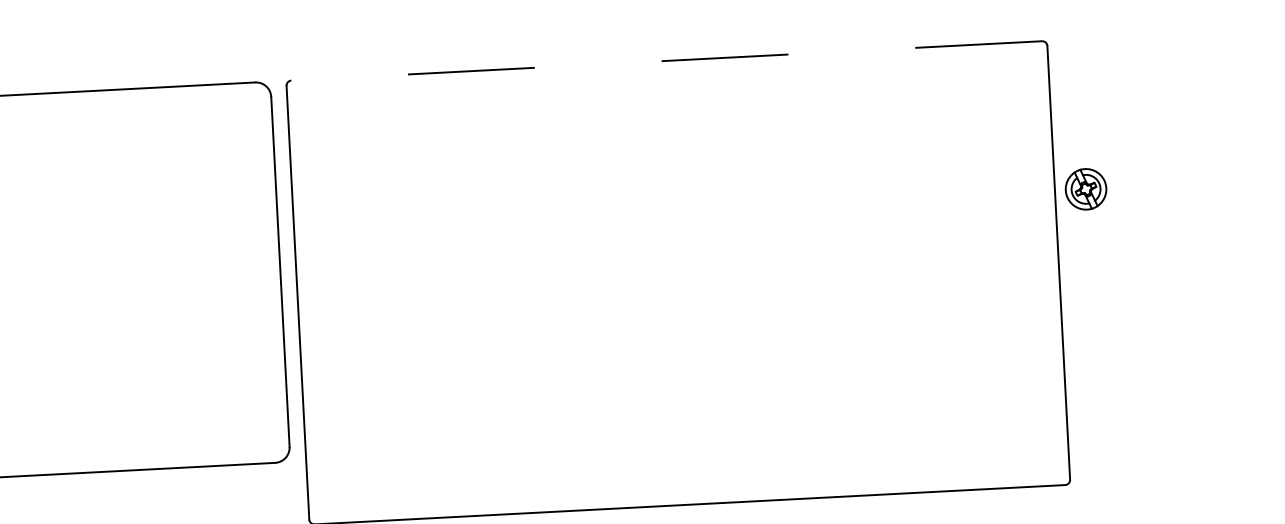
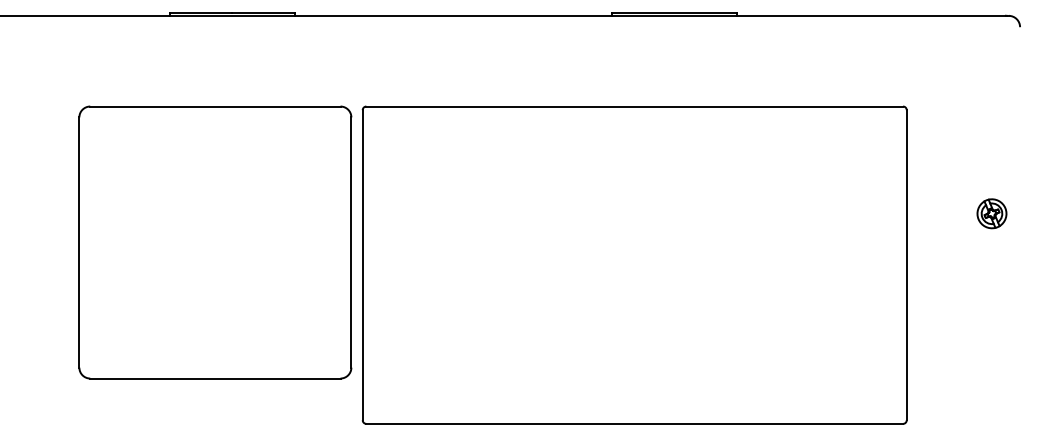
line: (666, 60) -> (634, 106), dashed -> solid
part: (1085, 188) -> (991, 213), moved

